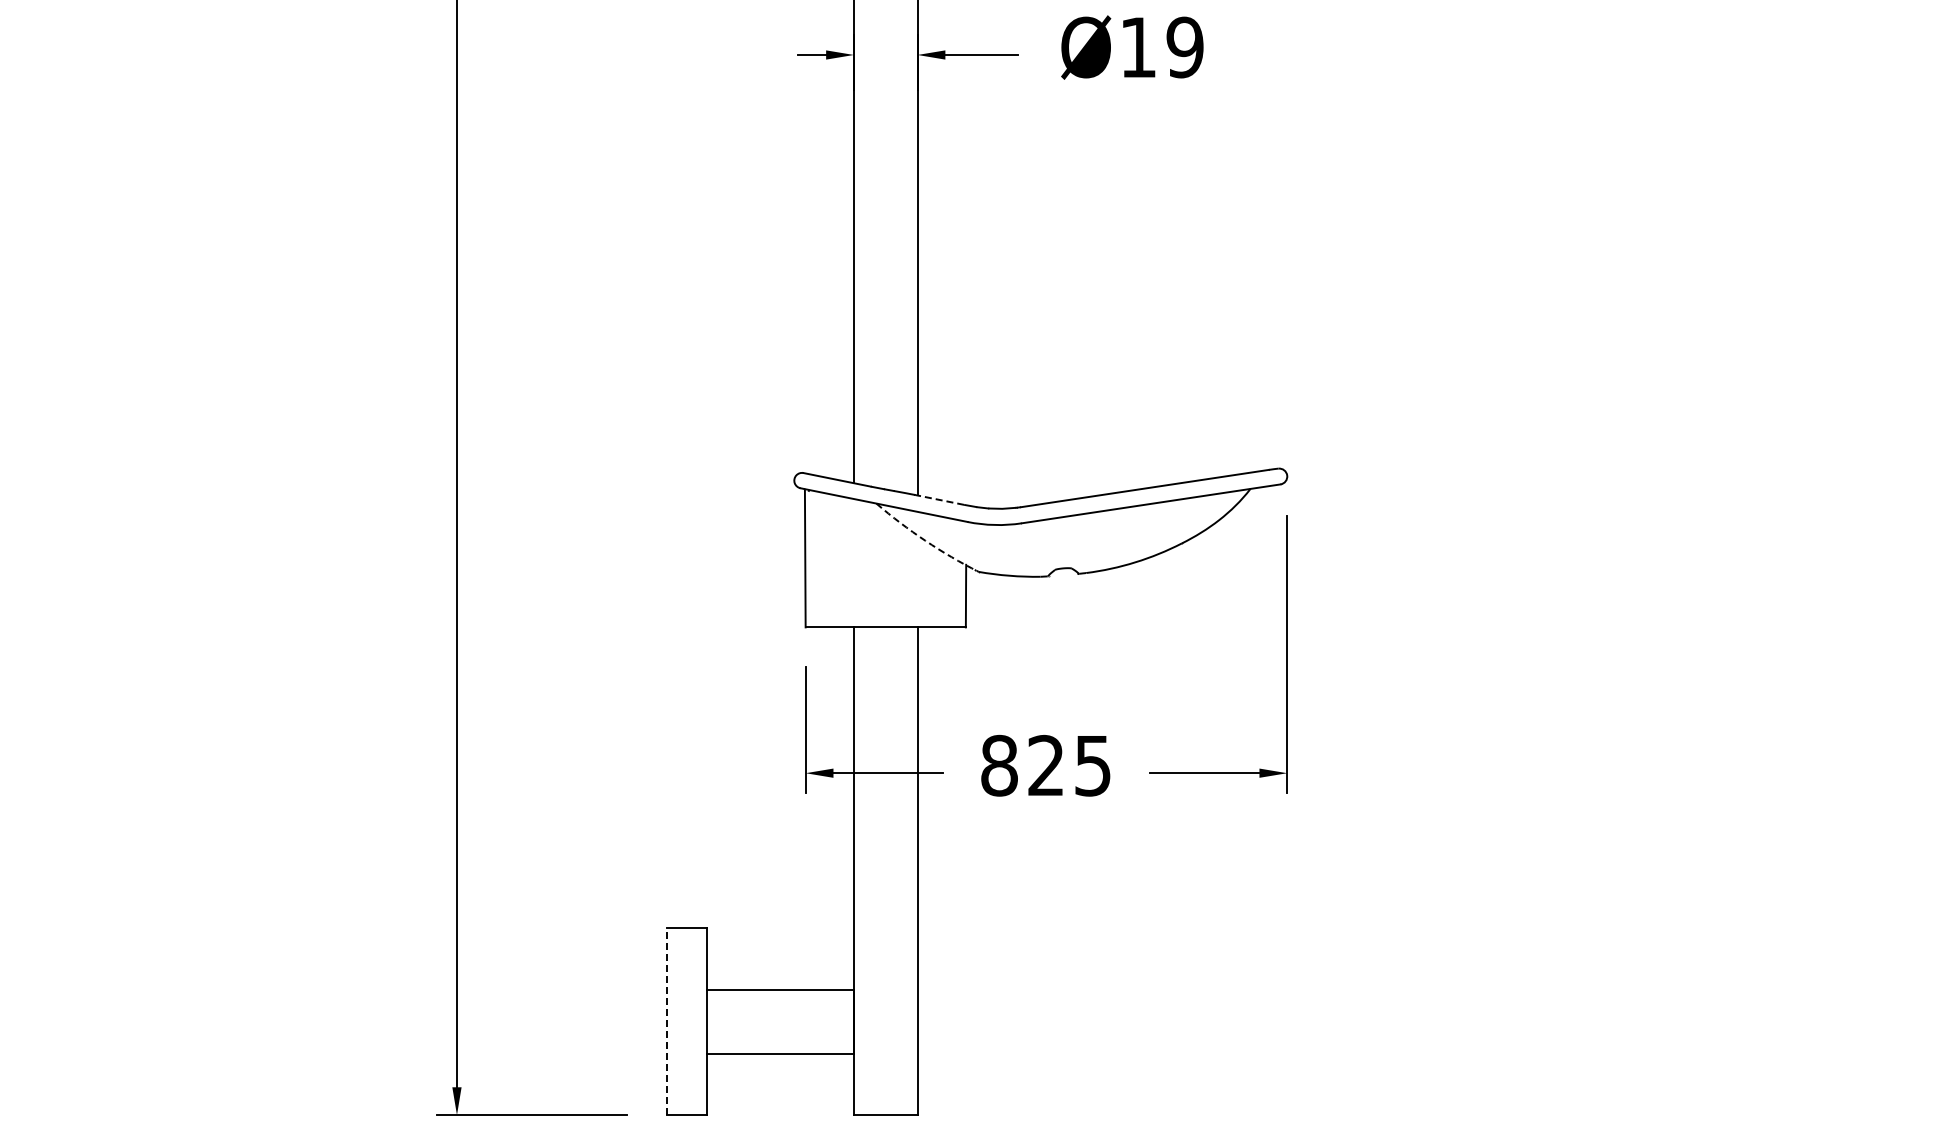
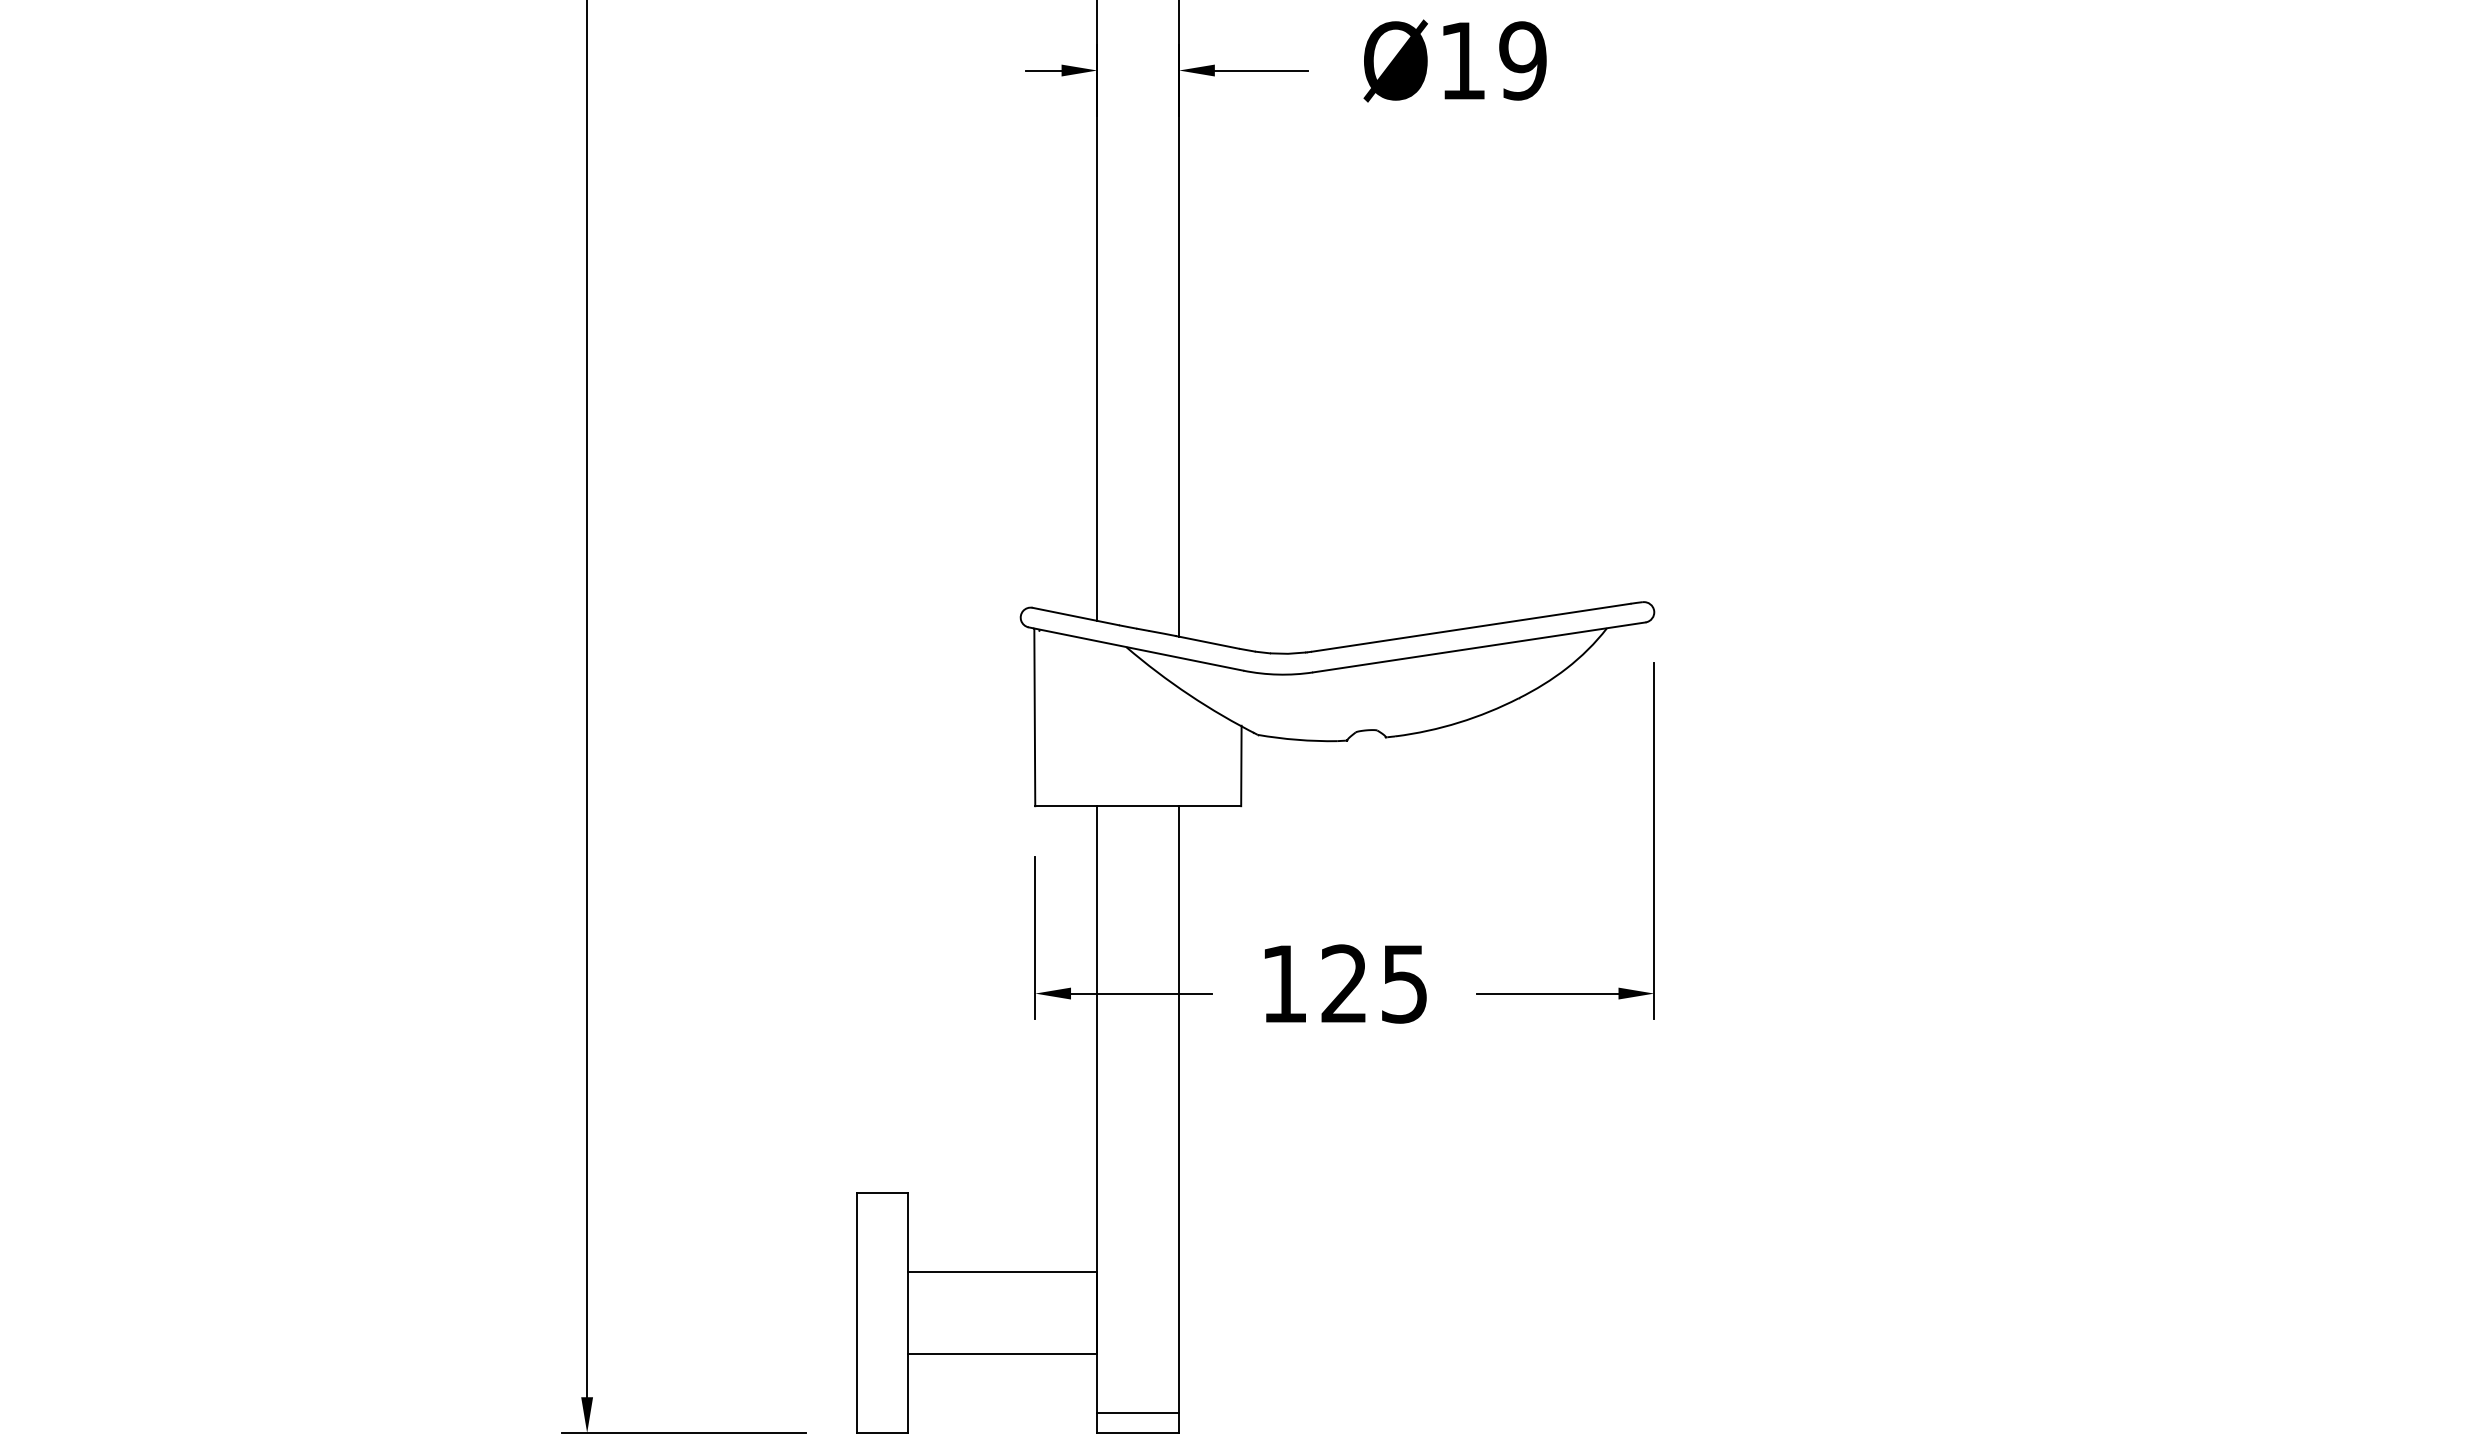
line: (939, 499) -> (1207, 641), dashed -> solid
arc: (925, 540) -> (1189, 694), dashed -> solid
text: (999, 765) -> (1284, 983), 825 -> 125
line: (667, 1021) -> (857, 1312), dashed -> solid
line: (885, 1099) -> (1137, 1412), added

